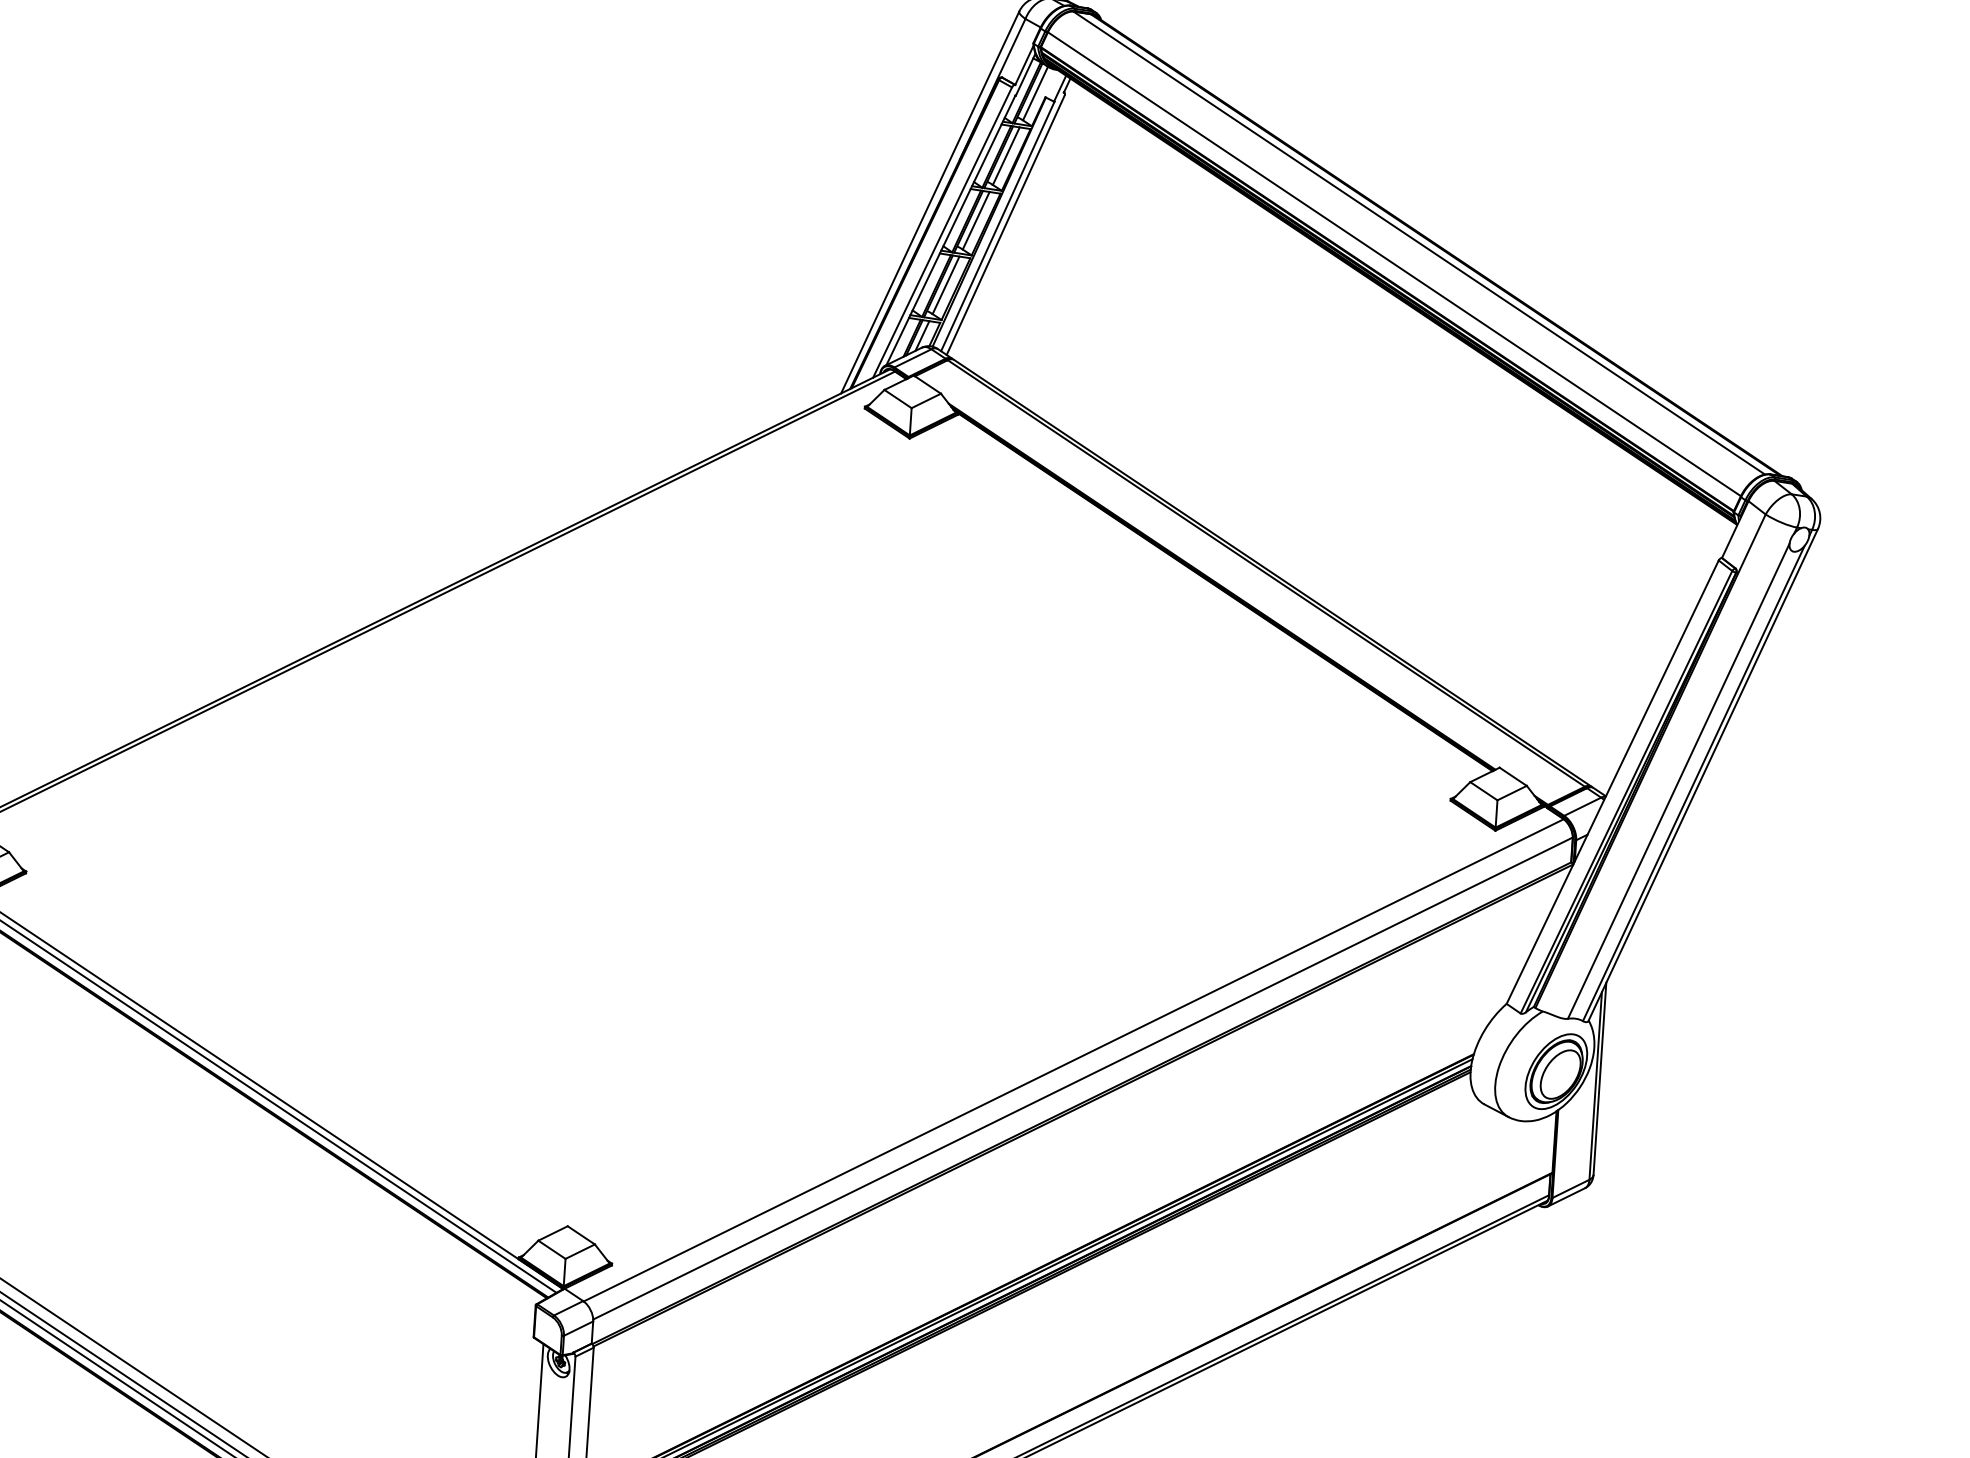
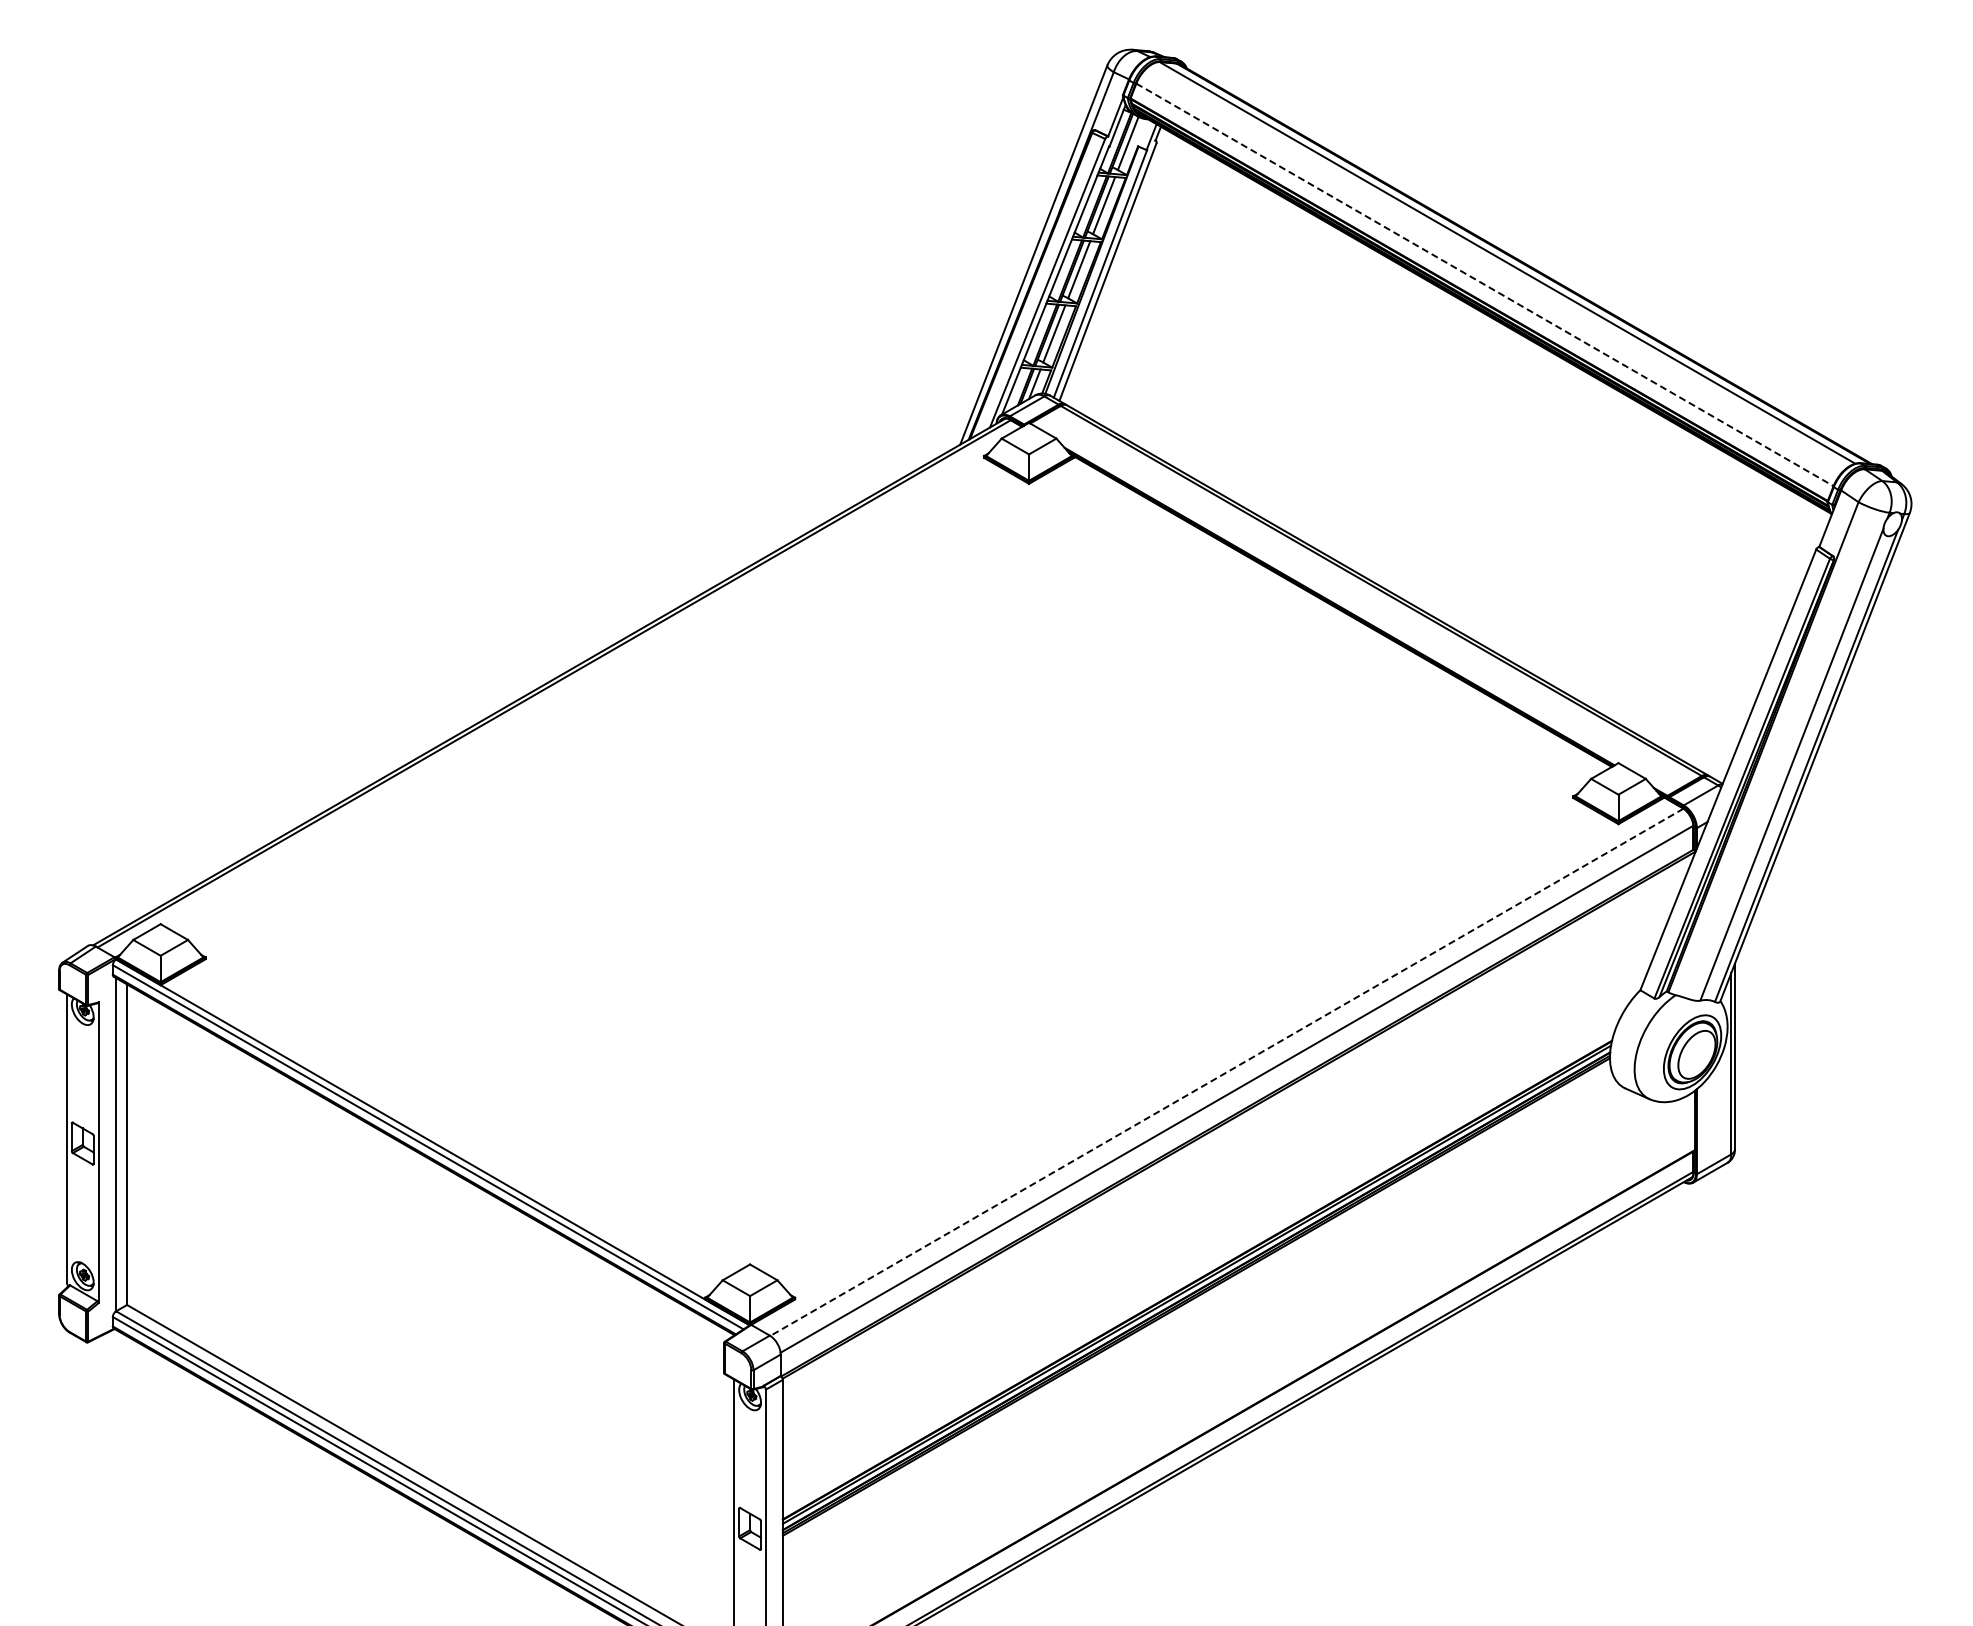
line: (1394, 263) -> (1484, 284), solid -> dashed
line: (1073, 1060) -> (1226, 1072), solid -> dashed

